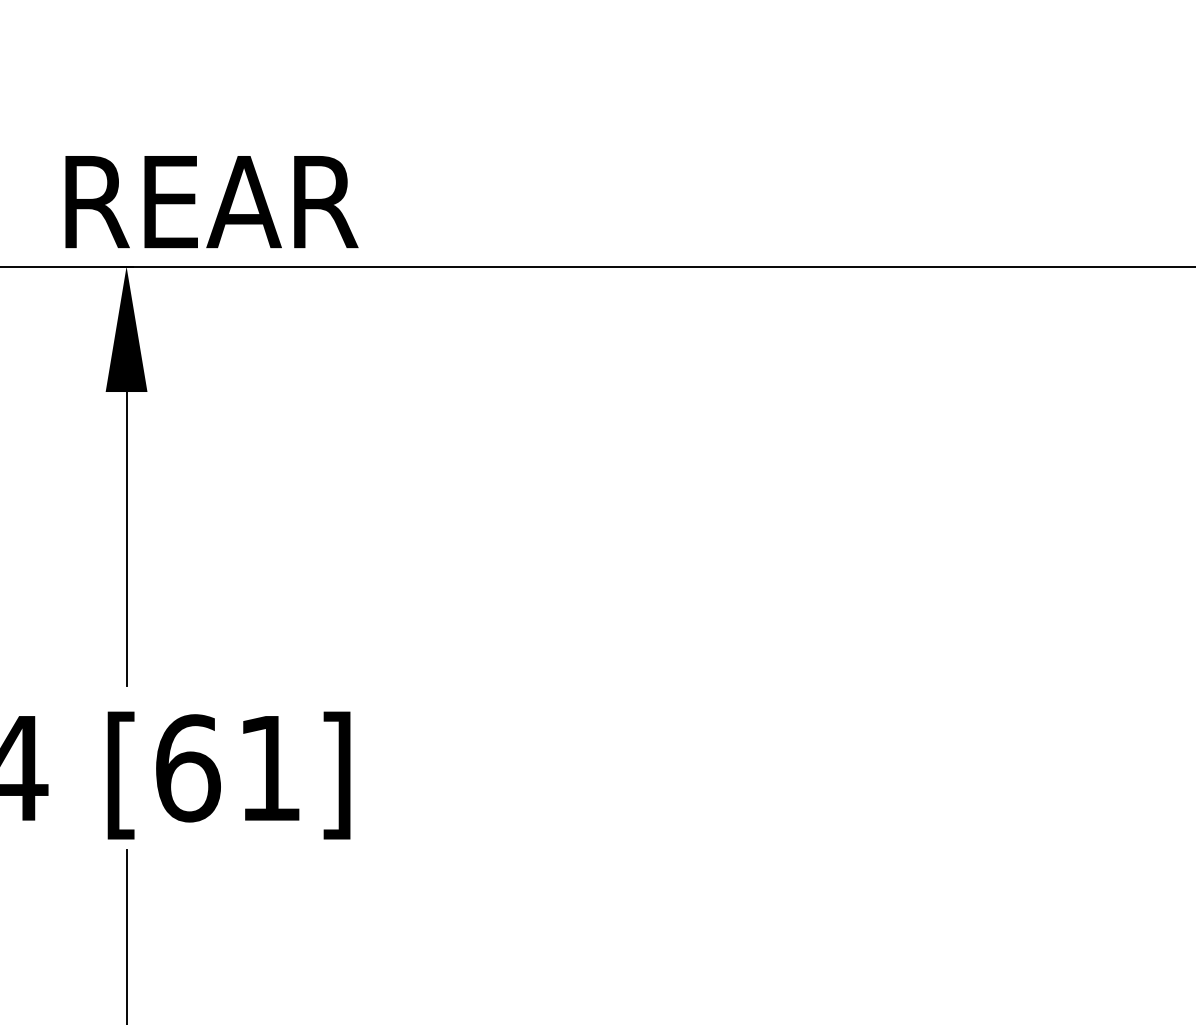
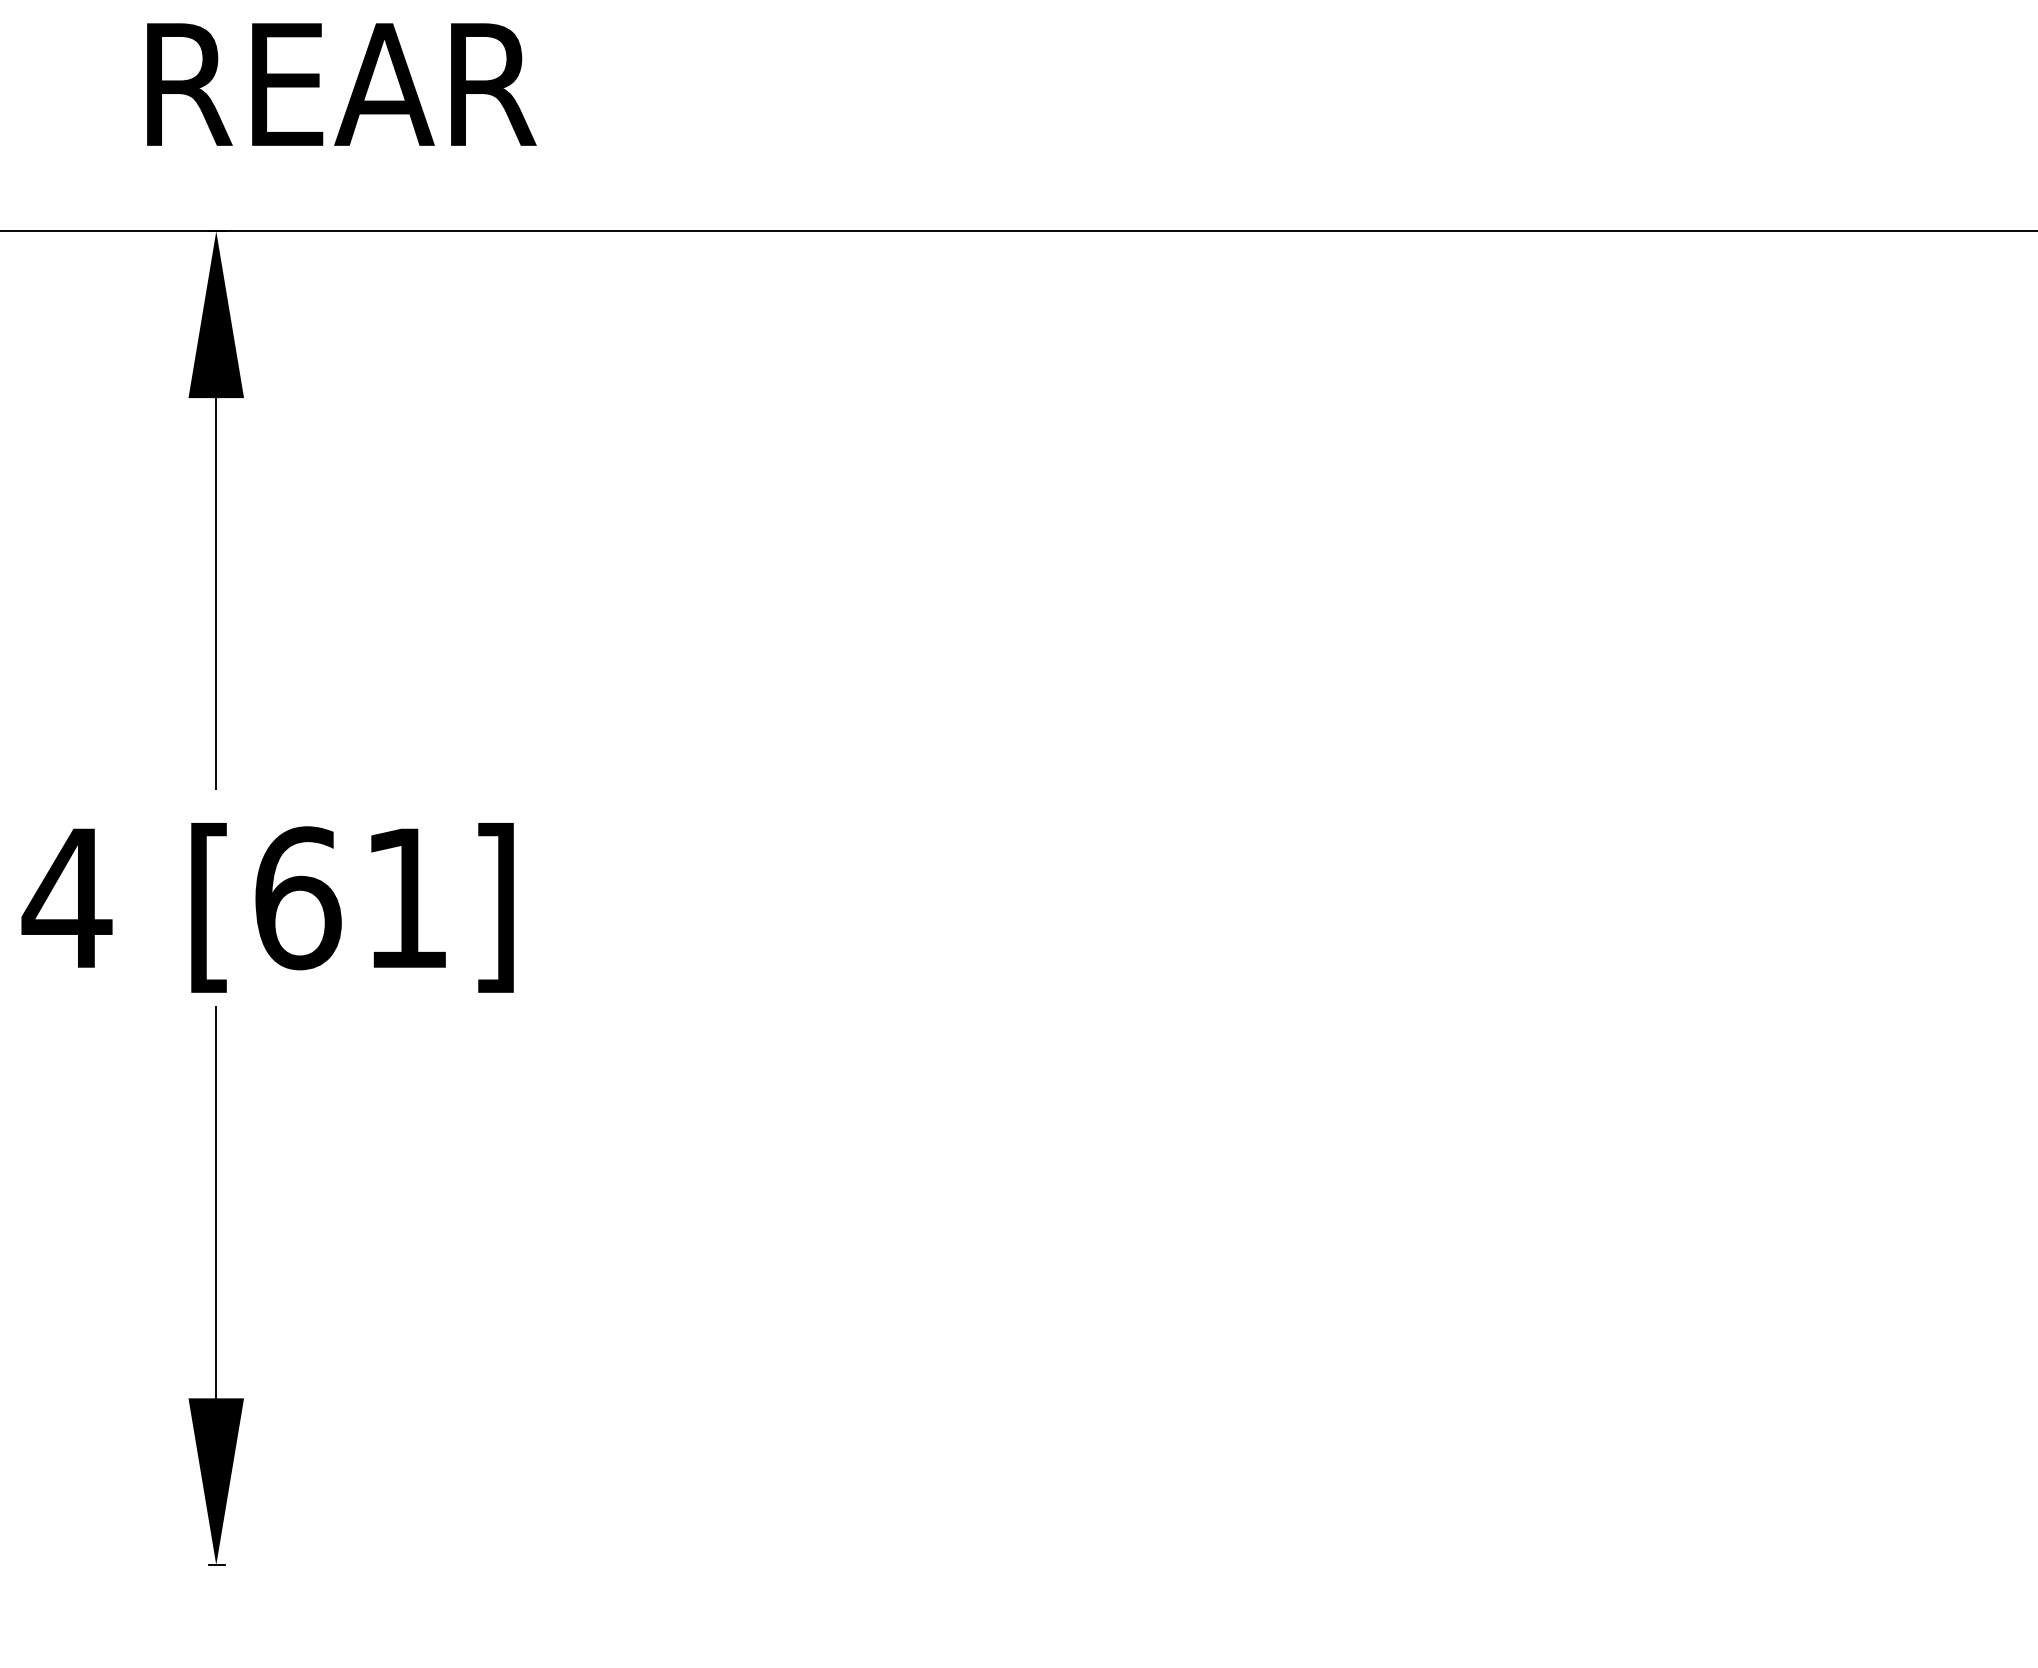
text: (211, 201) -> (341, 84), moved

